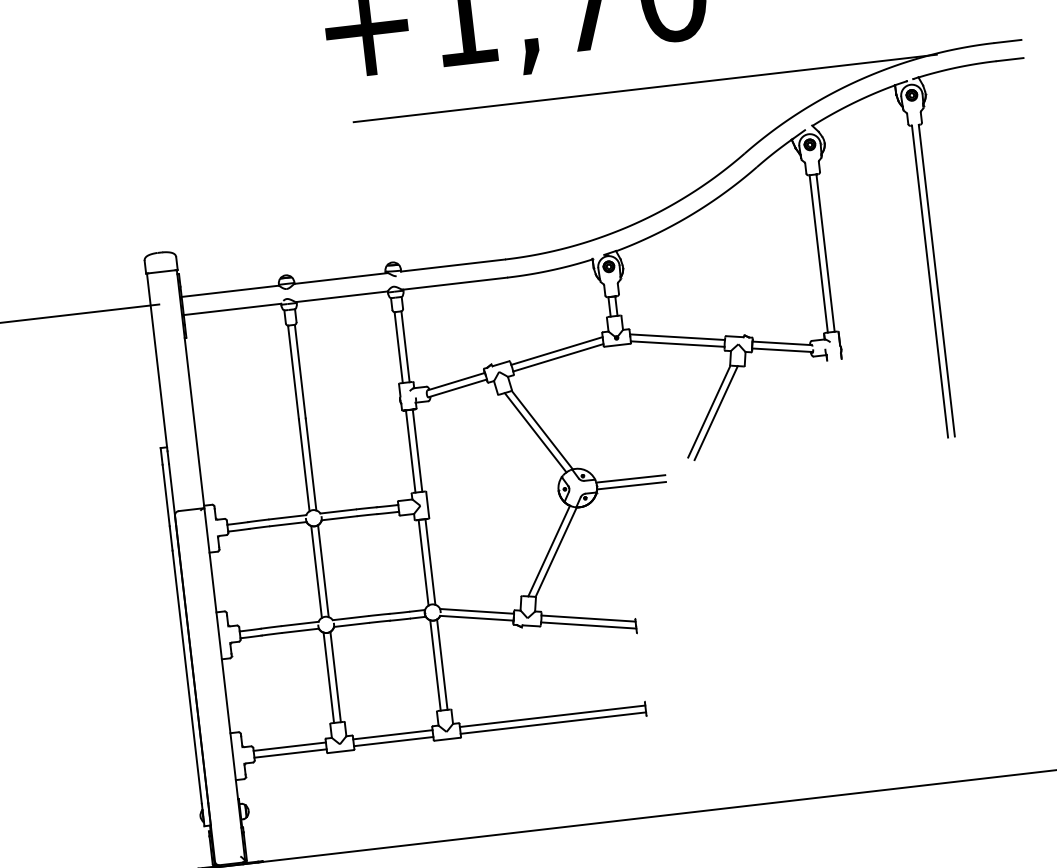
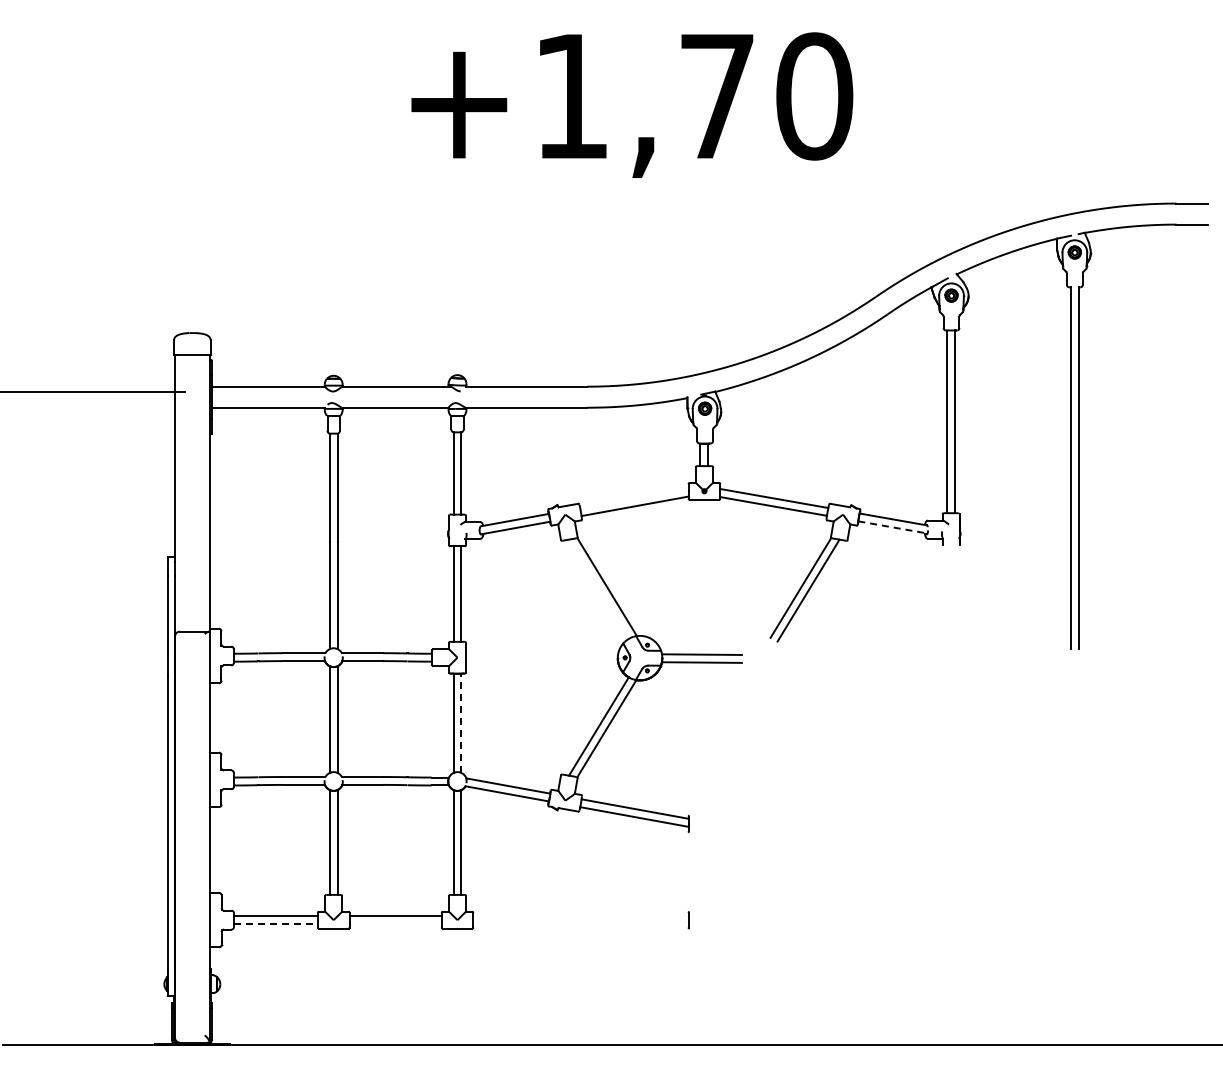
line: (644, 88) -> (769, 209), removed
line: (782, 350) -> (892, 527), solid -> dashed
line: (557, 351) -> (634, 498), removed
line: (535, 432) -> (599, 588), removed
line: (430, 562) -> (461, 723), solid -> dashed
line: (552, 716) -> (580, 916), removed
line: (553, 723) -> (580, 924), removed
line: (393, 741) -> (395, 924), removed
line: (290, 753) -> (275, 924), solid -> dashed

